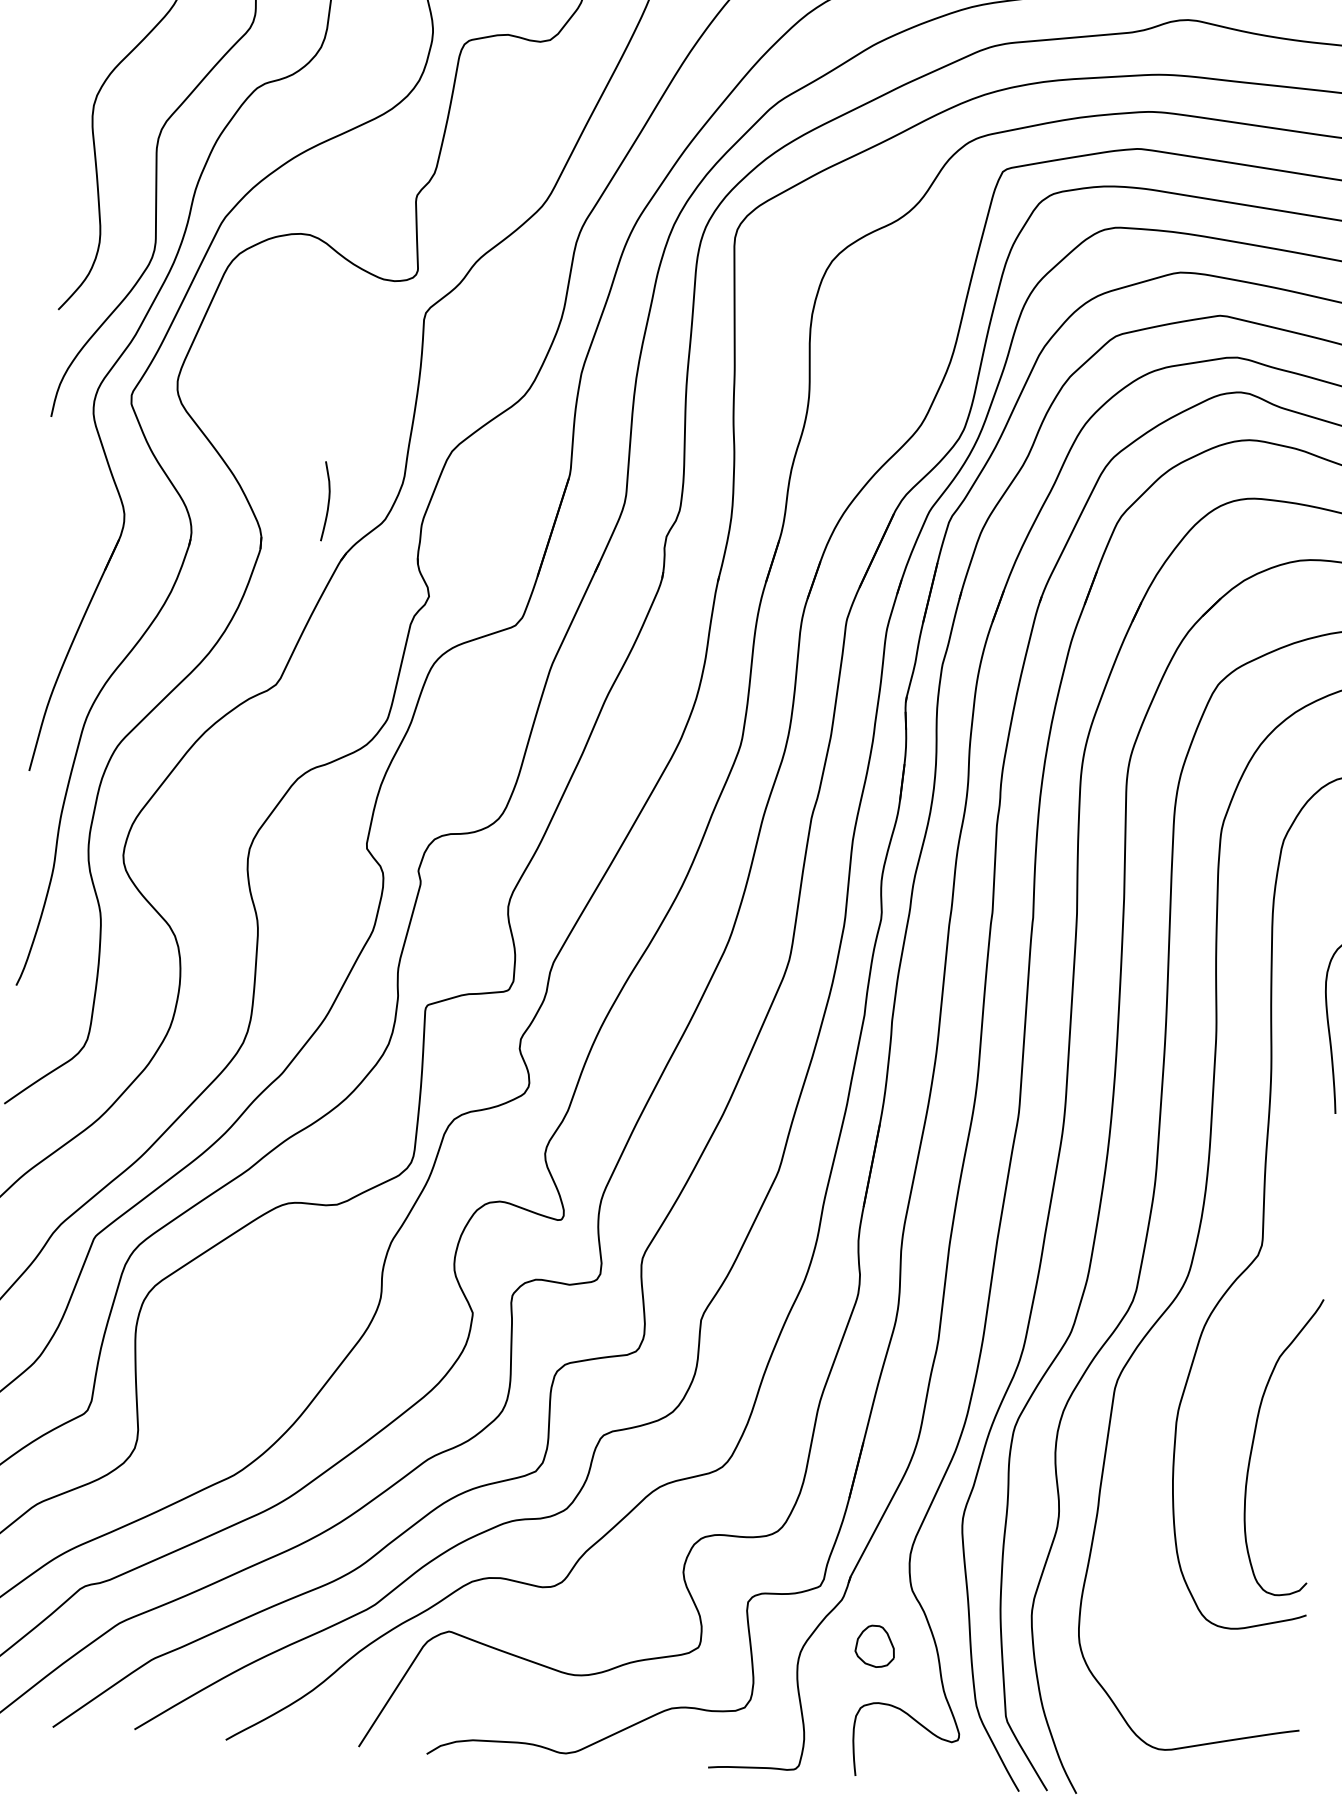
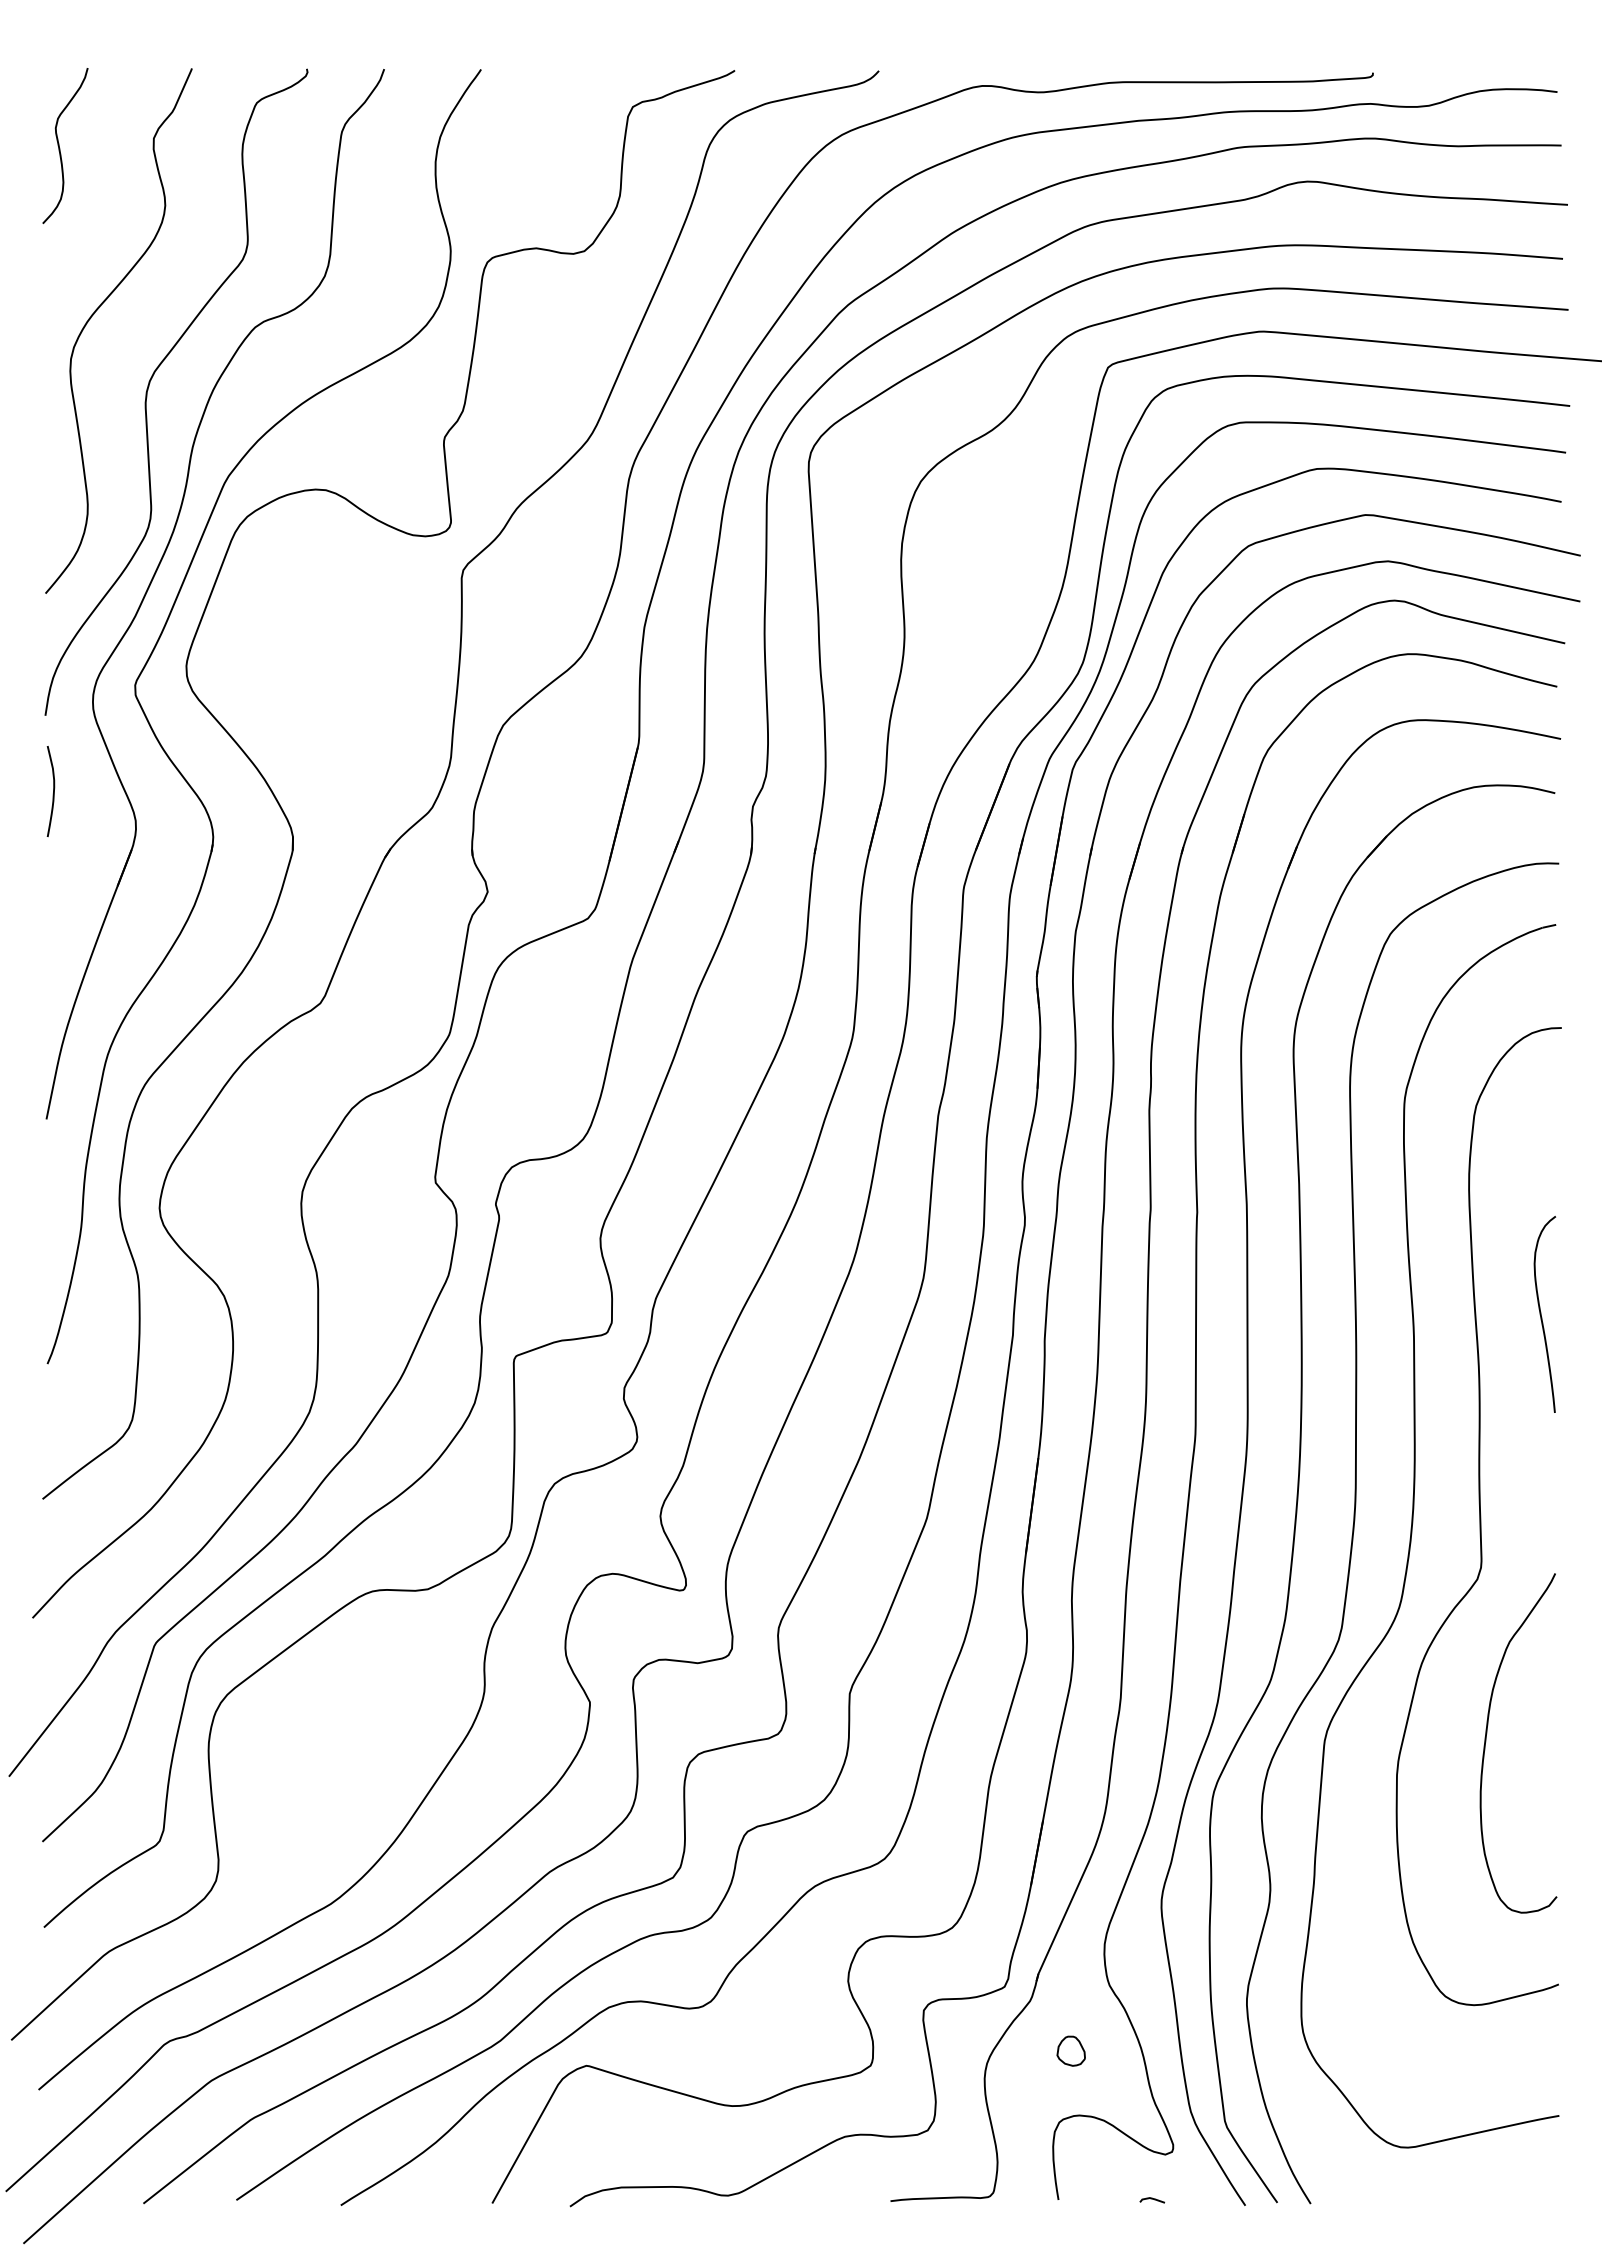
curve: (328, 501) -> (53, 791), moved
curve: (1253, 1443) -> (1486, 1742), moved
part: (874, 1645) -> (1070, 2050), size x0.62
line: (937, 1780) -> (1152, 2199), added

